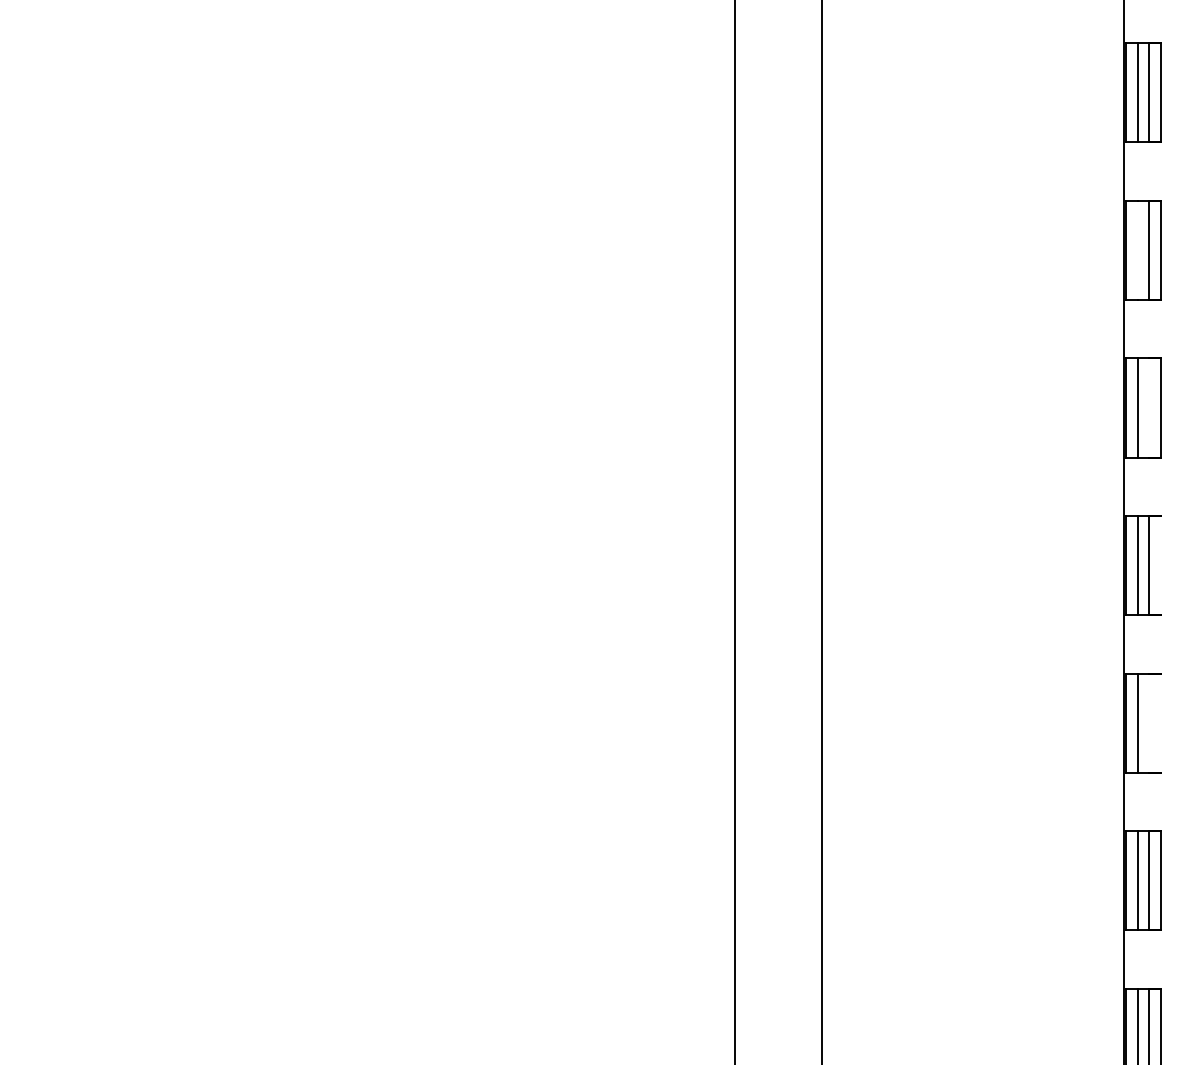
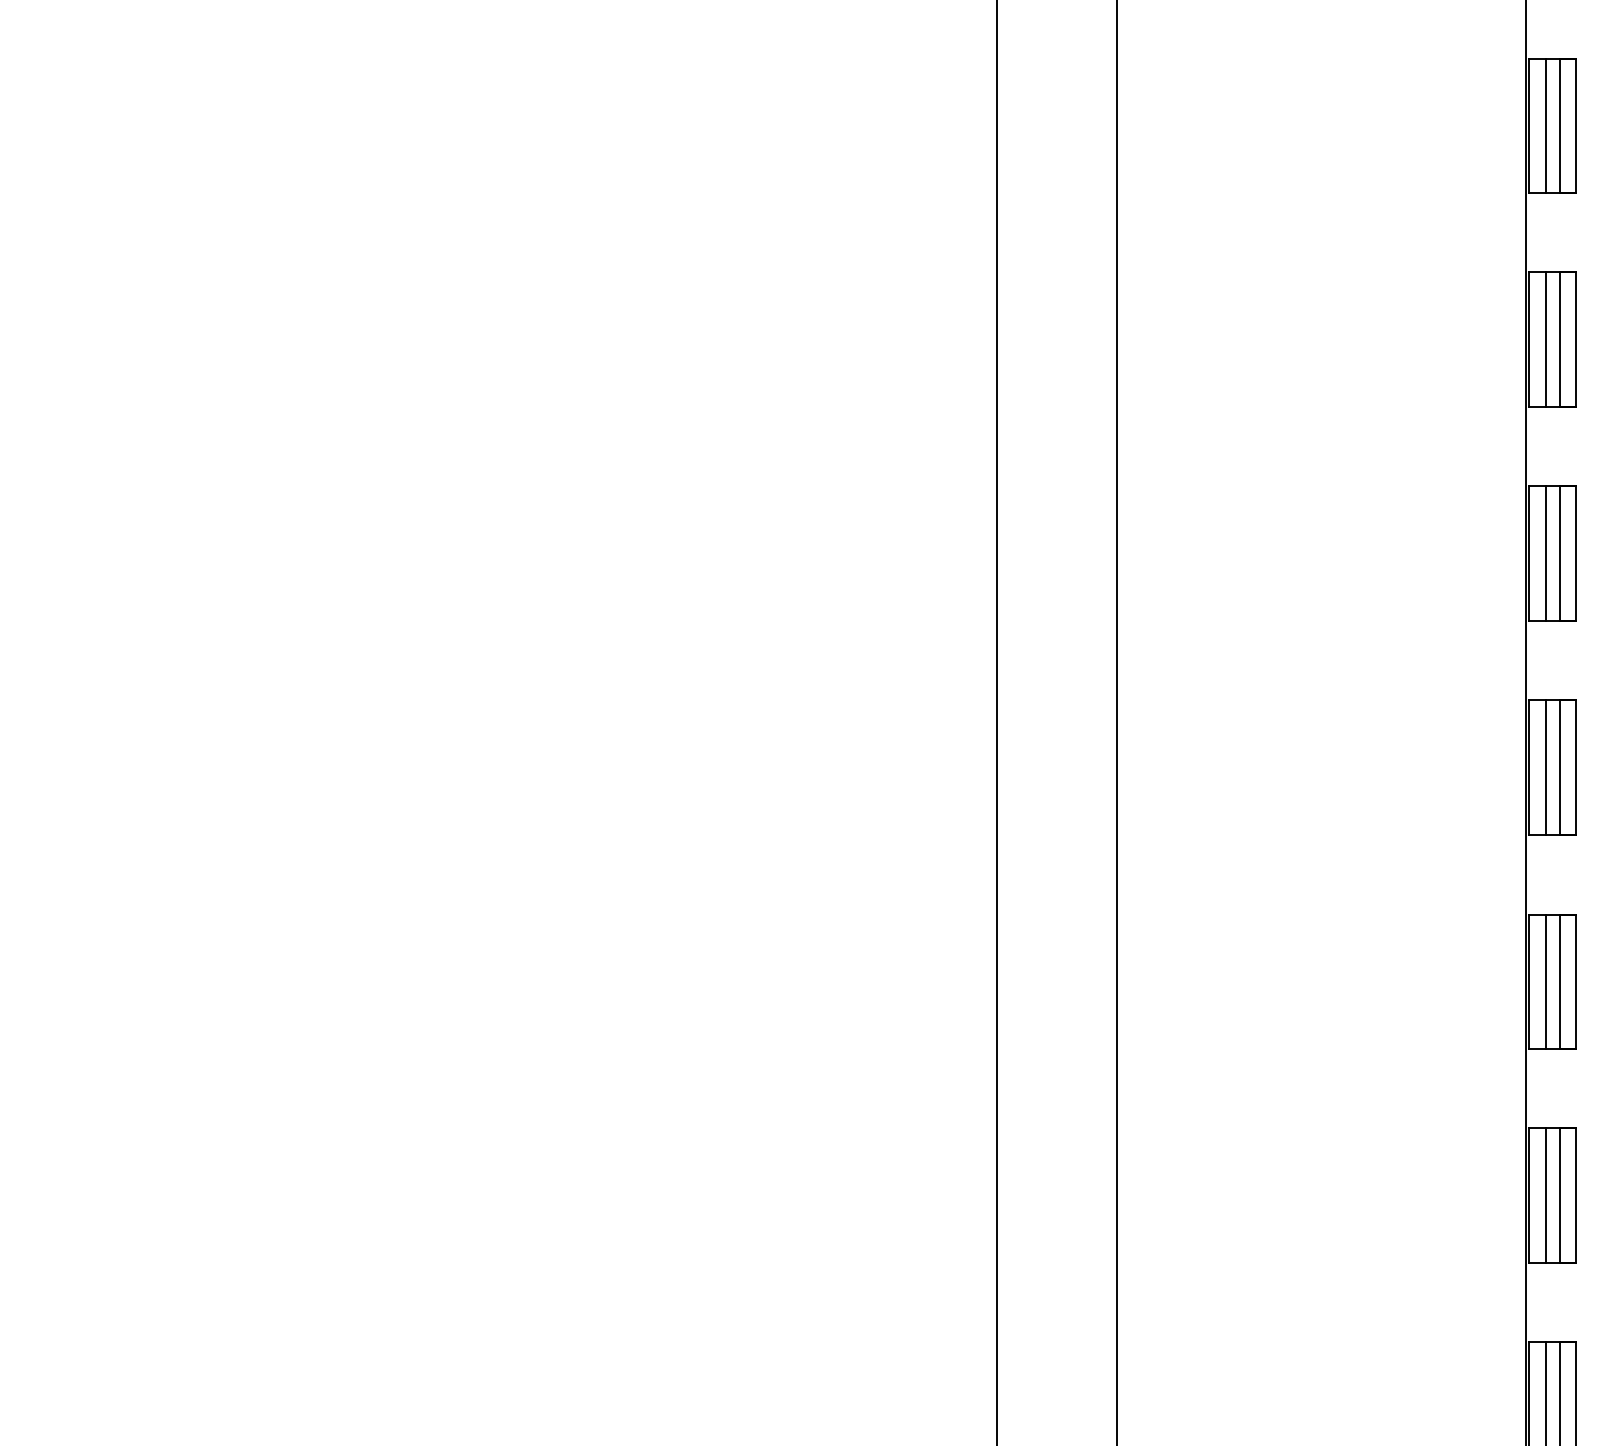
line: (1138, 249) -> (1545, 338), added
line: (1148, 407) -> (1559, 553), added
line: (1160, 565) -> (1575, 767), added
line: (1148, 722) -> (1559, 981), added
line: (1160, 722) -> (1575, 981), added

